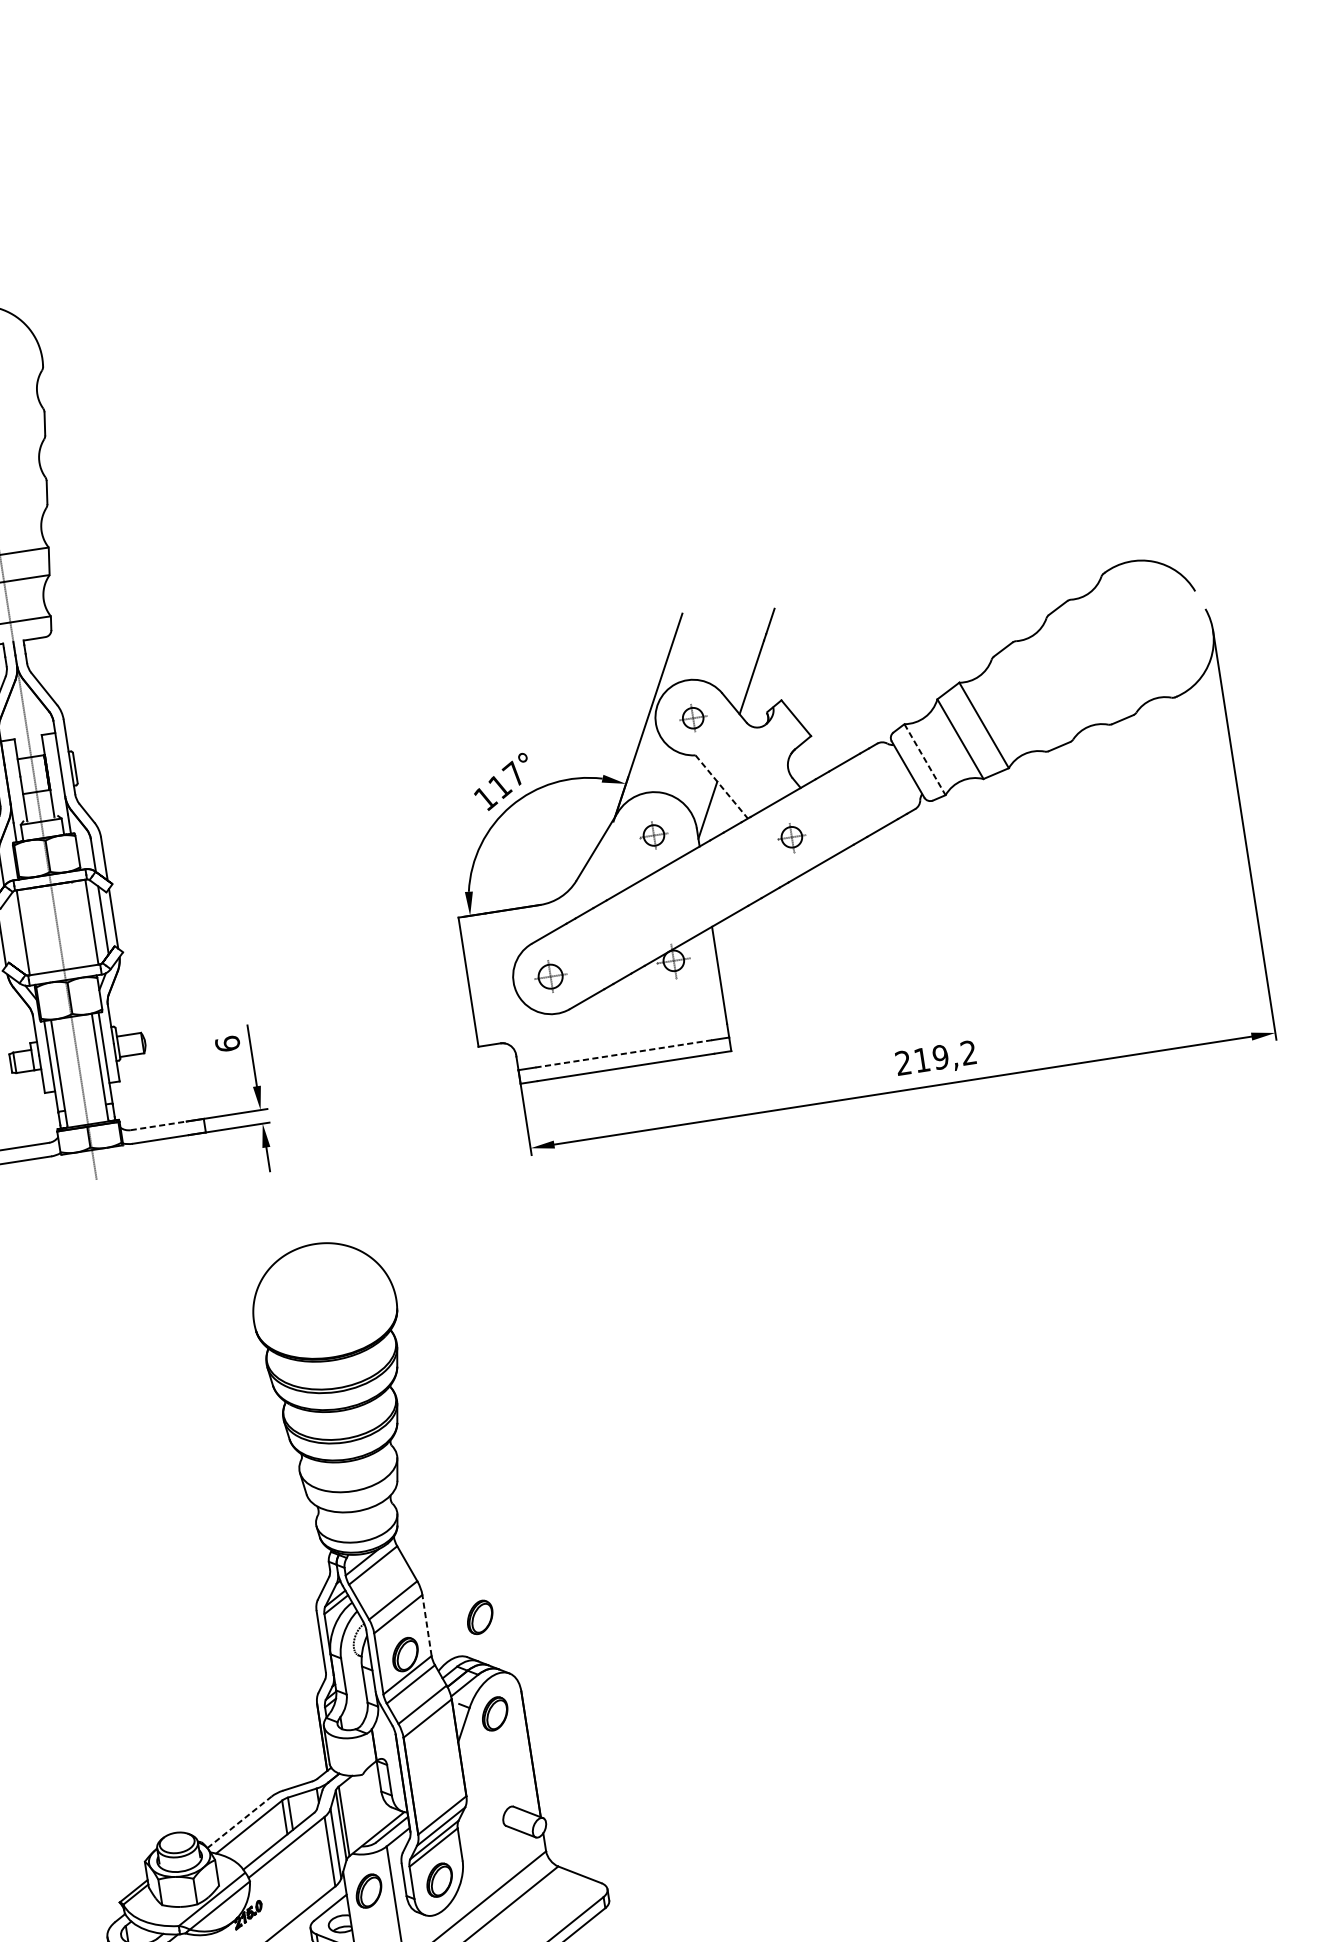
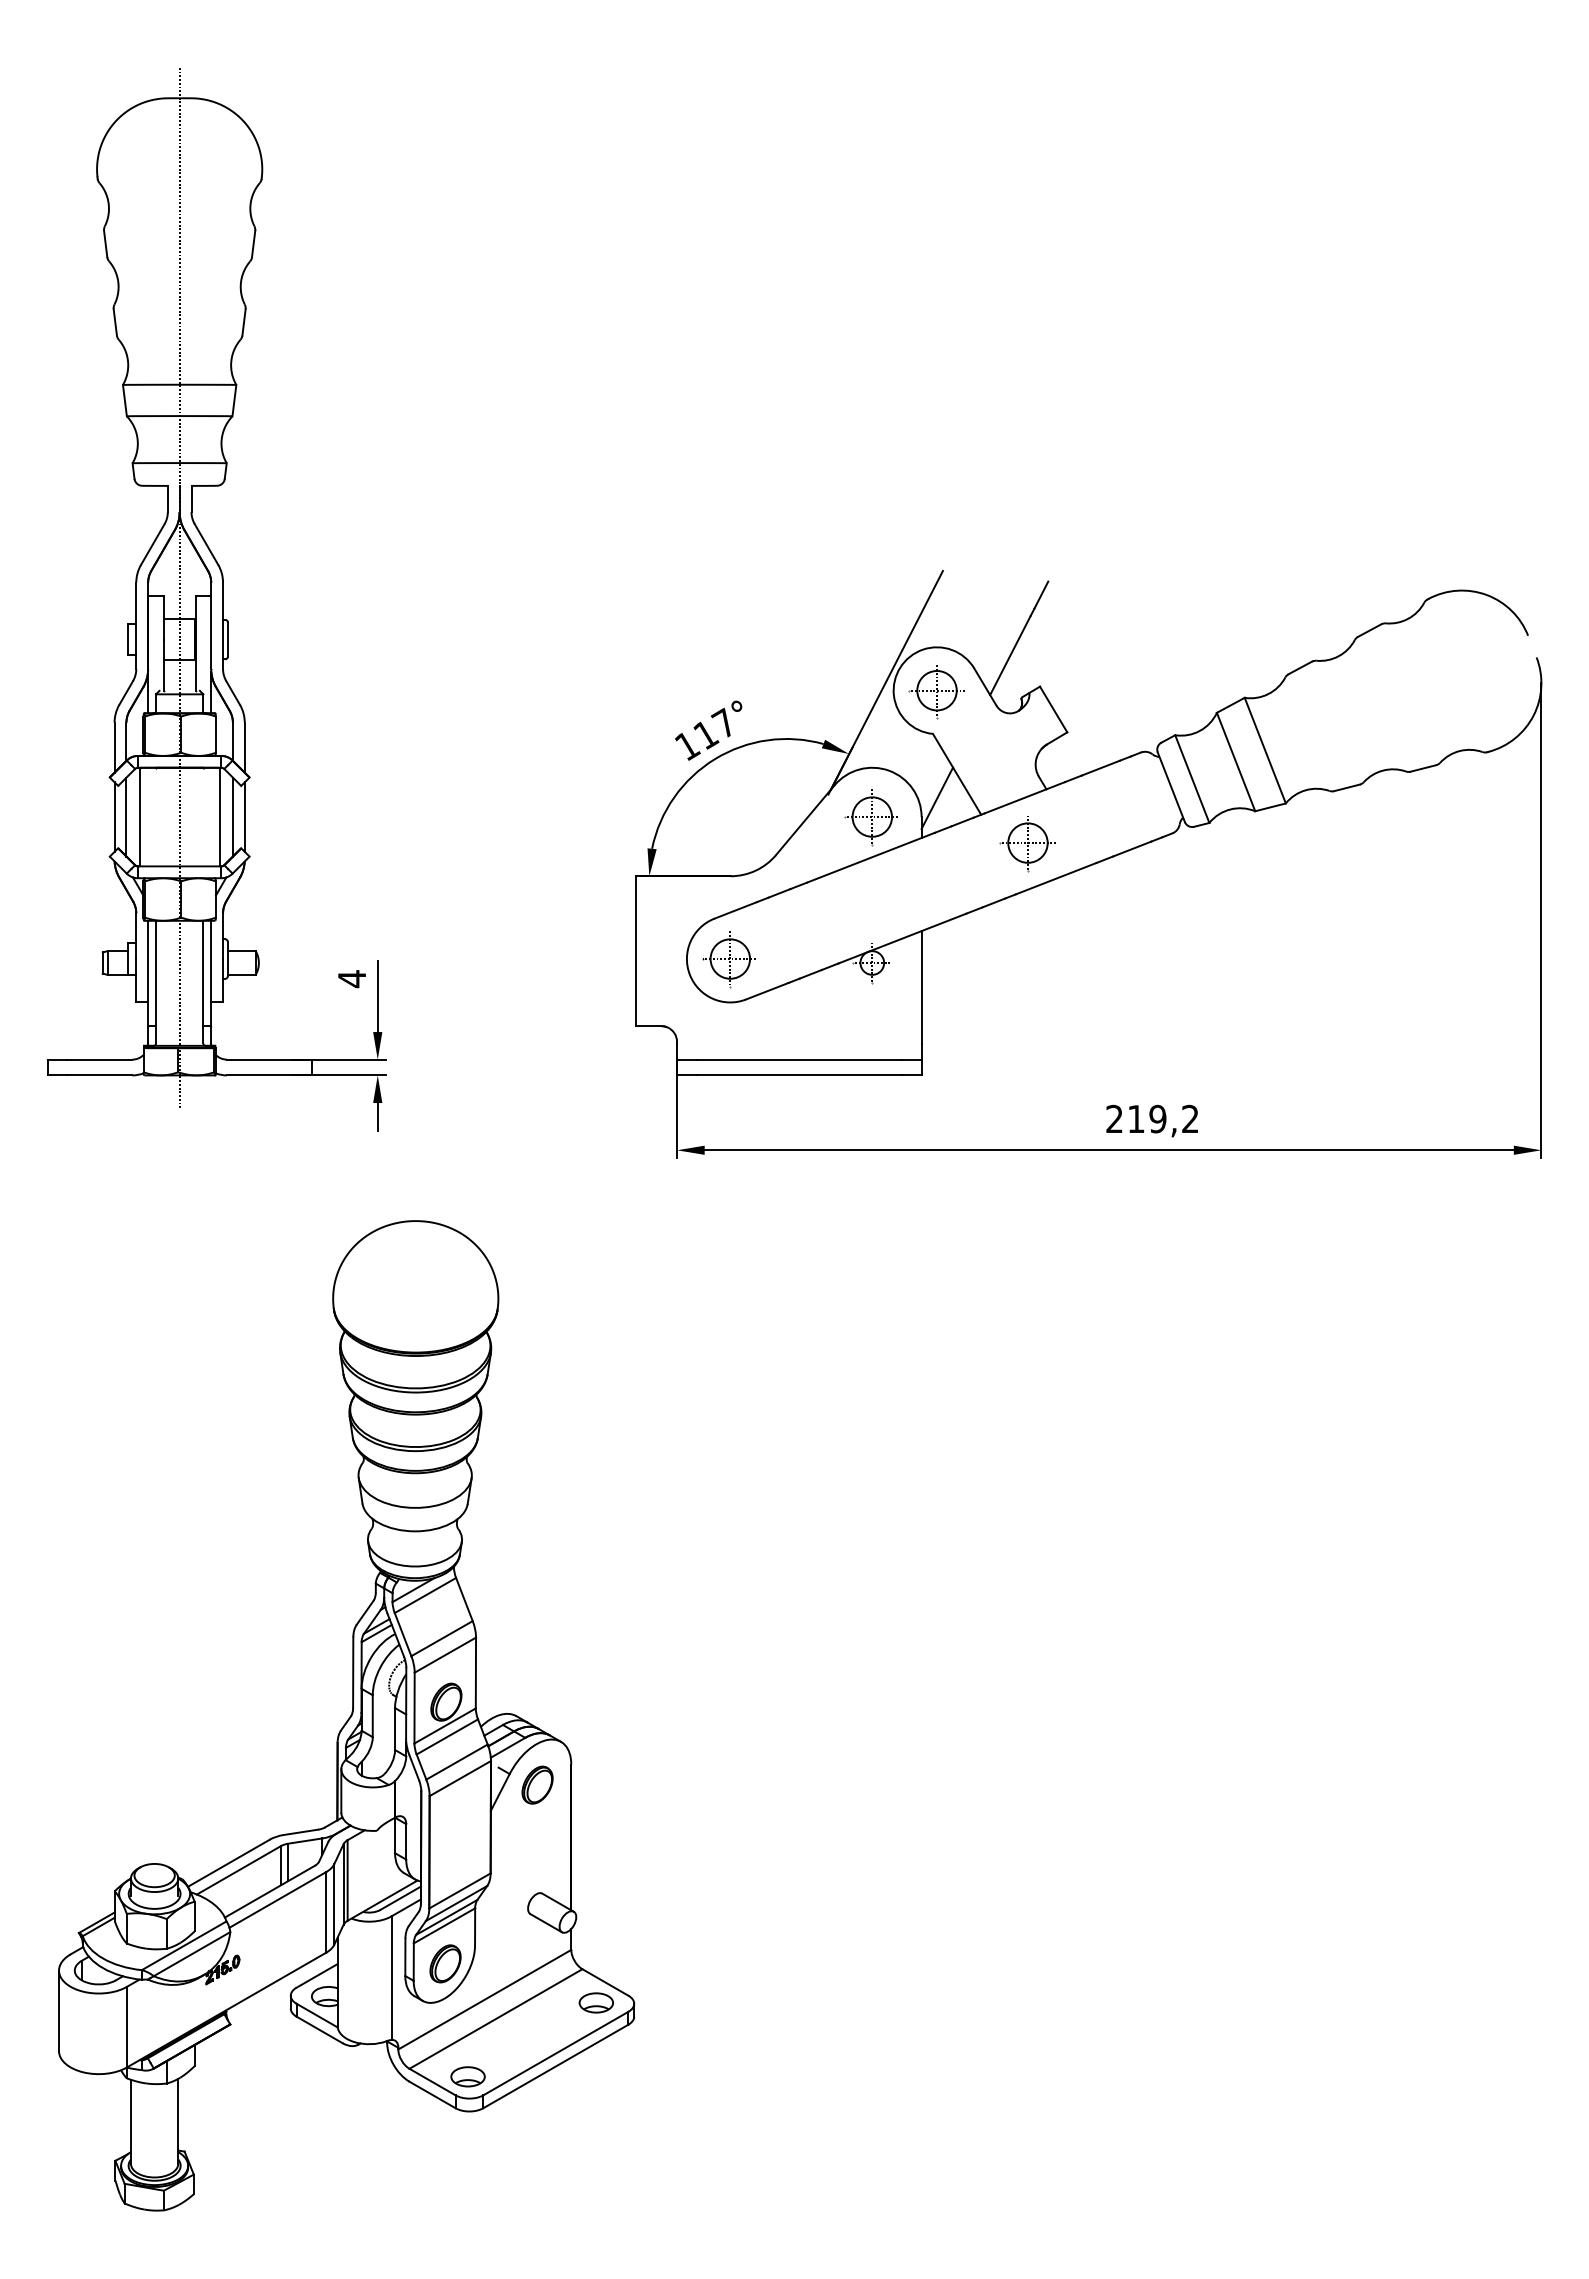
part: (693, 719) -> (936, 692), size x1.67
line: (925, 760) -> (1192, 779), dashed -> solid
line: (722, 787) -> (957, 774), dashed -> solid
part: (652, 835) -> (870, 817), size x1.67
part: (791, 838) -> (1027, 844), size x1.67
line: (11, 934) -> (126, 816), added
part: (549, 977) -> (728, 959), size x1.43
text: (227, 1044) -> (351, 979), 6 -> 4
line: (623, 1053) -> (799, 1059), dashed -> solid
line: (158, 1125) -> (259, 1059), dashed -> solid
part: (479, 1616) -> (537, 1672), removed
line: (426, 1625) -> (475, 1672), dashed -> solid
line: (239, 1821) -> (229, 1862), dashed -> solid
part: (368, 1890) -> (363, 1963), removed
part: (573, 1893) -> (595, 2002), added

